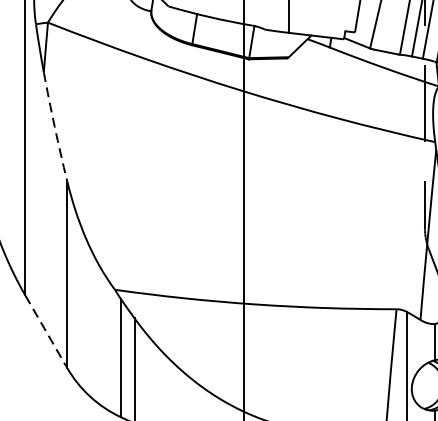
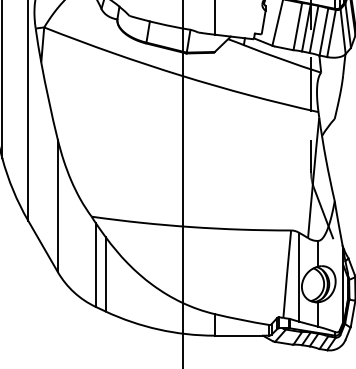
arc: (55, 127) -> (49, 101), dashed -> solid
line: (45, 331) -> (42, 246), dashed -> solid

